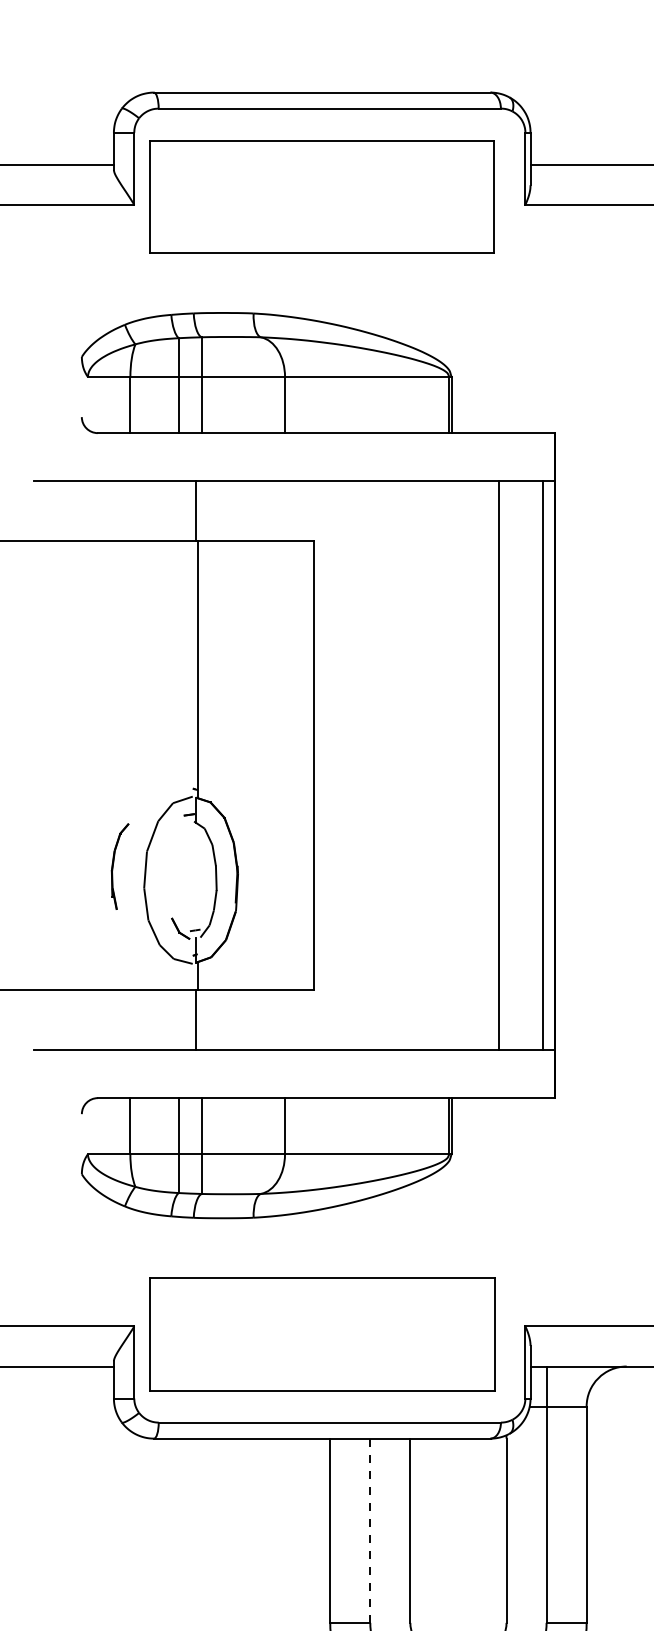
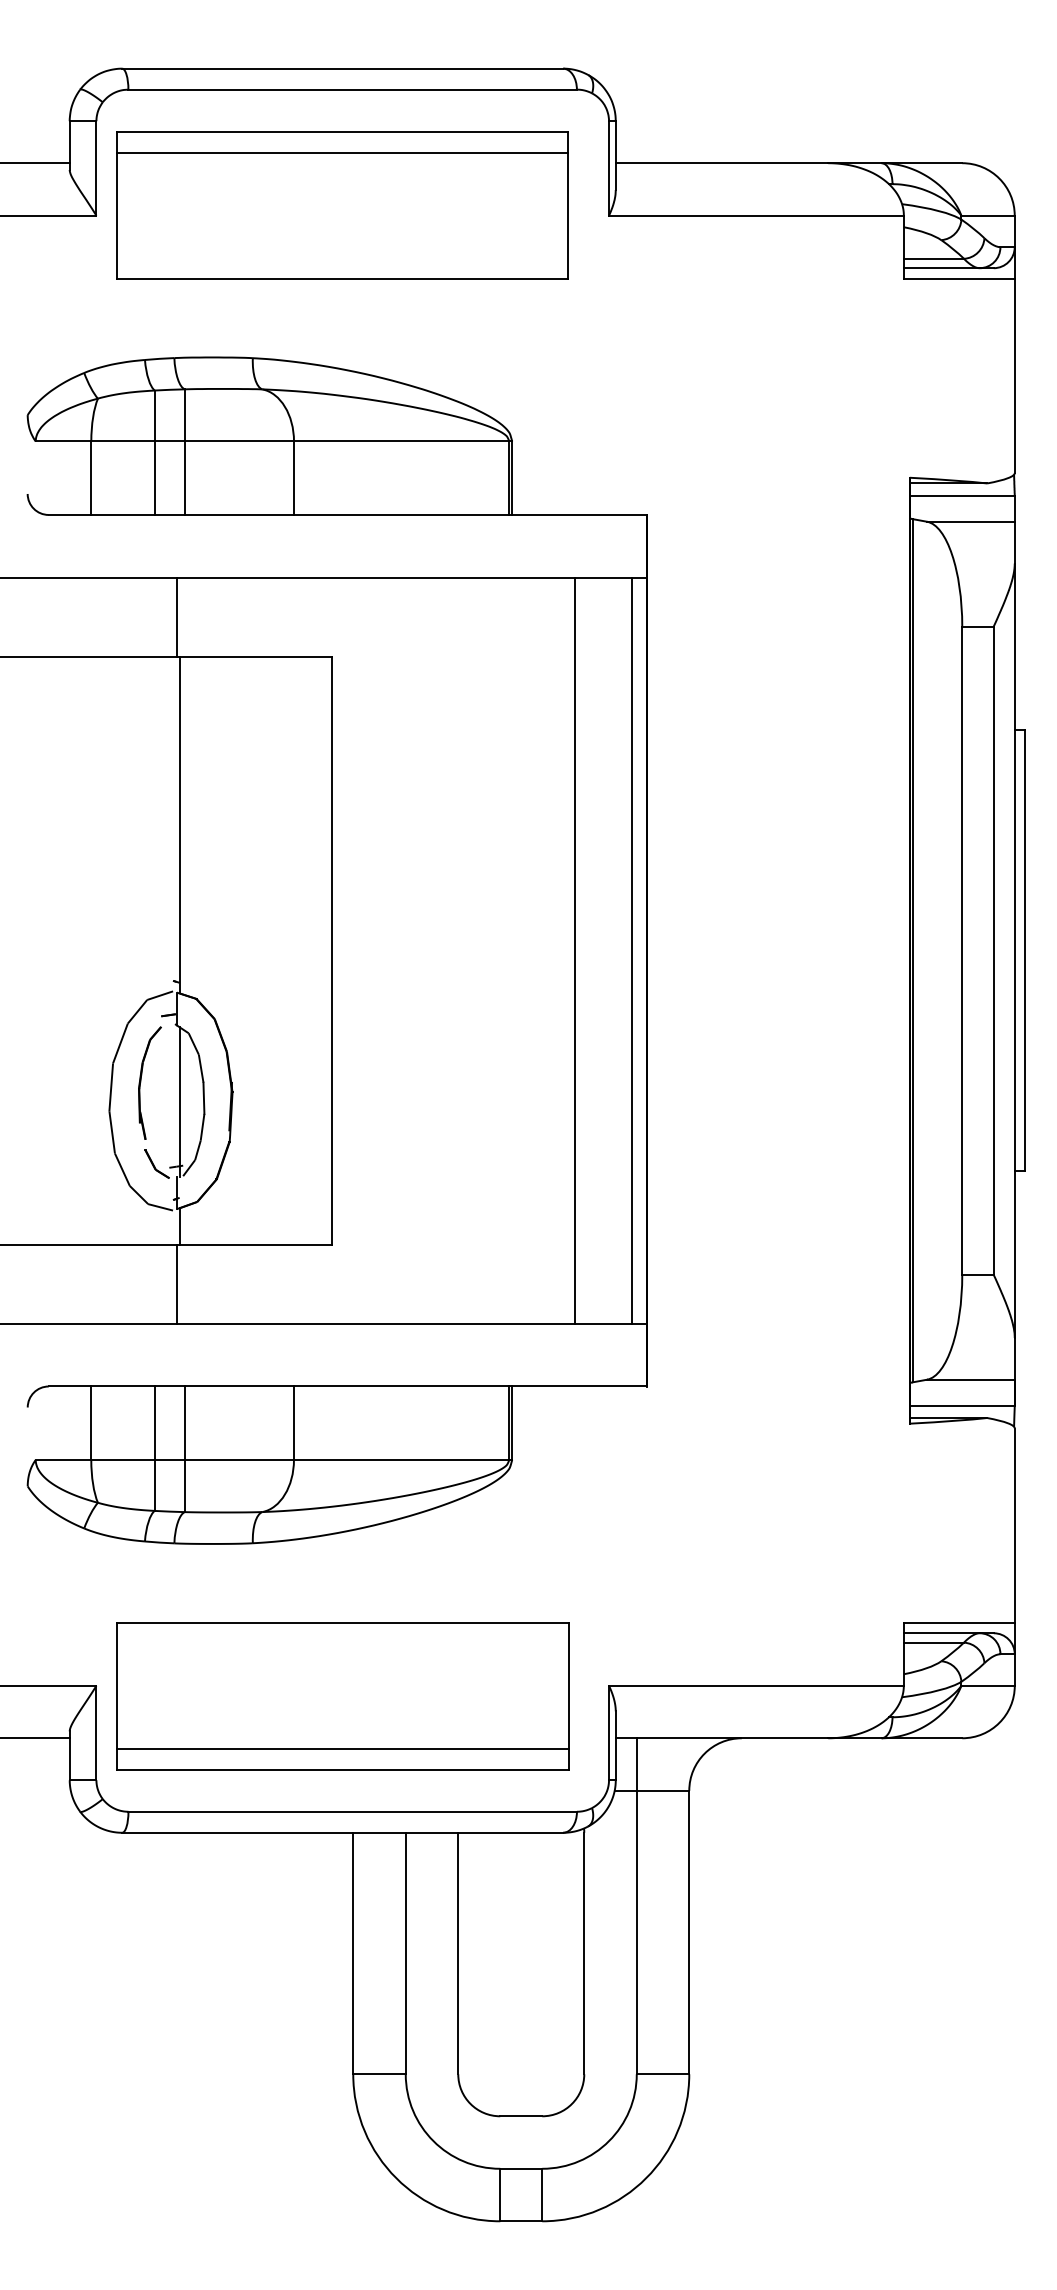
line: (322, 156) -> (342, 152), added
part: (113, 866) -> (141, 1082), moved
line: (197, 880) -> (179, 1101), added
line: (322, 1374) -> (342, 1748), added
line: (370, 1530) -> (405, 1953), dashed -> solid

